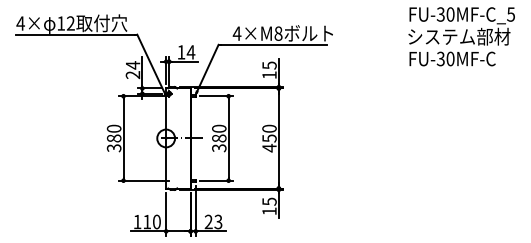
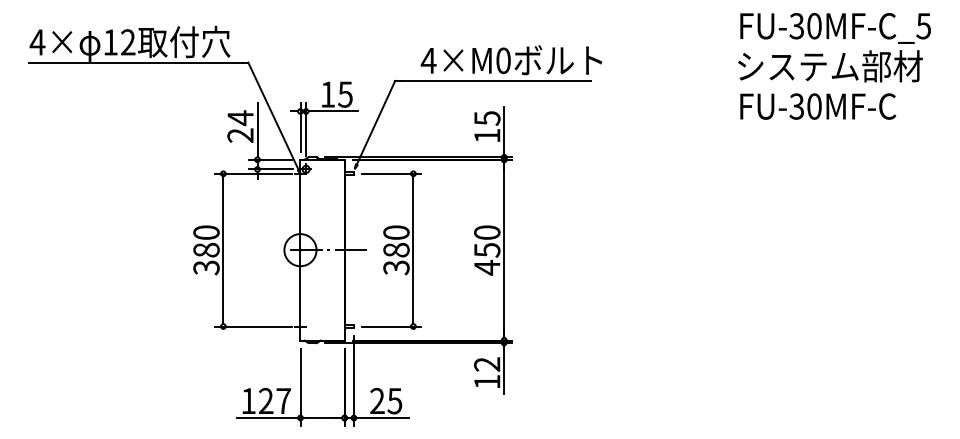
text: (278, 33) -> (503, 60), 4×M8 -> 4×M0
text: (190, 52) -> (344, 94), 14 -> 15
text: (269, 201) -> (487, 364), 15 -> 12
text: (151, 221) -> (273, 400), 110 -> 127
text: (218, 221) -> (395, 400), 23 -> 25

